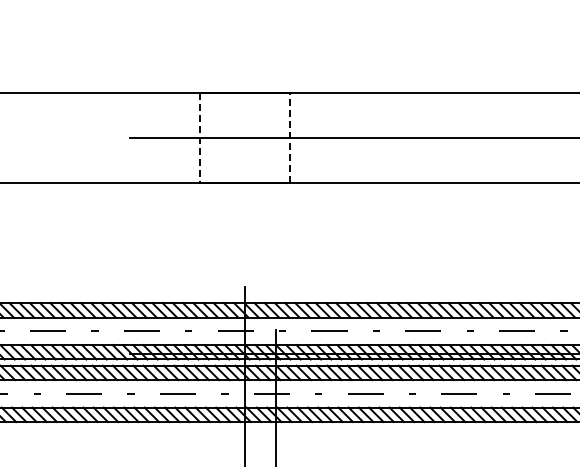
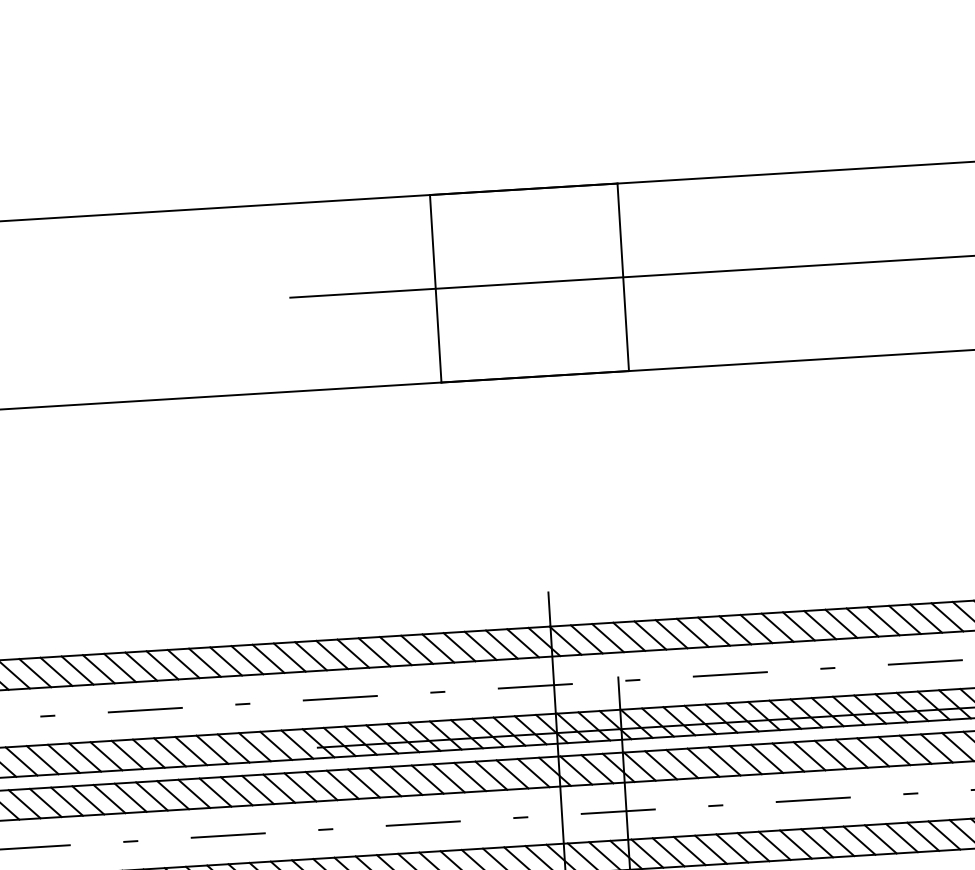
line: (289, 137) -> (622, 276), dashed -> solid
line: (199, 138) -> (435, 290), dashed -> solid

